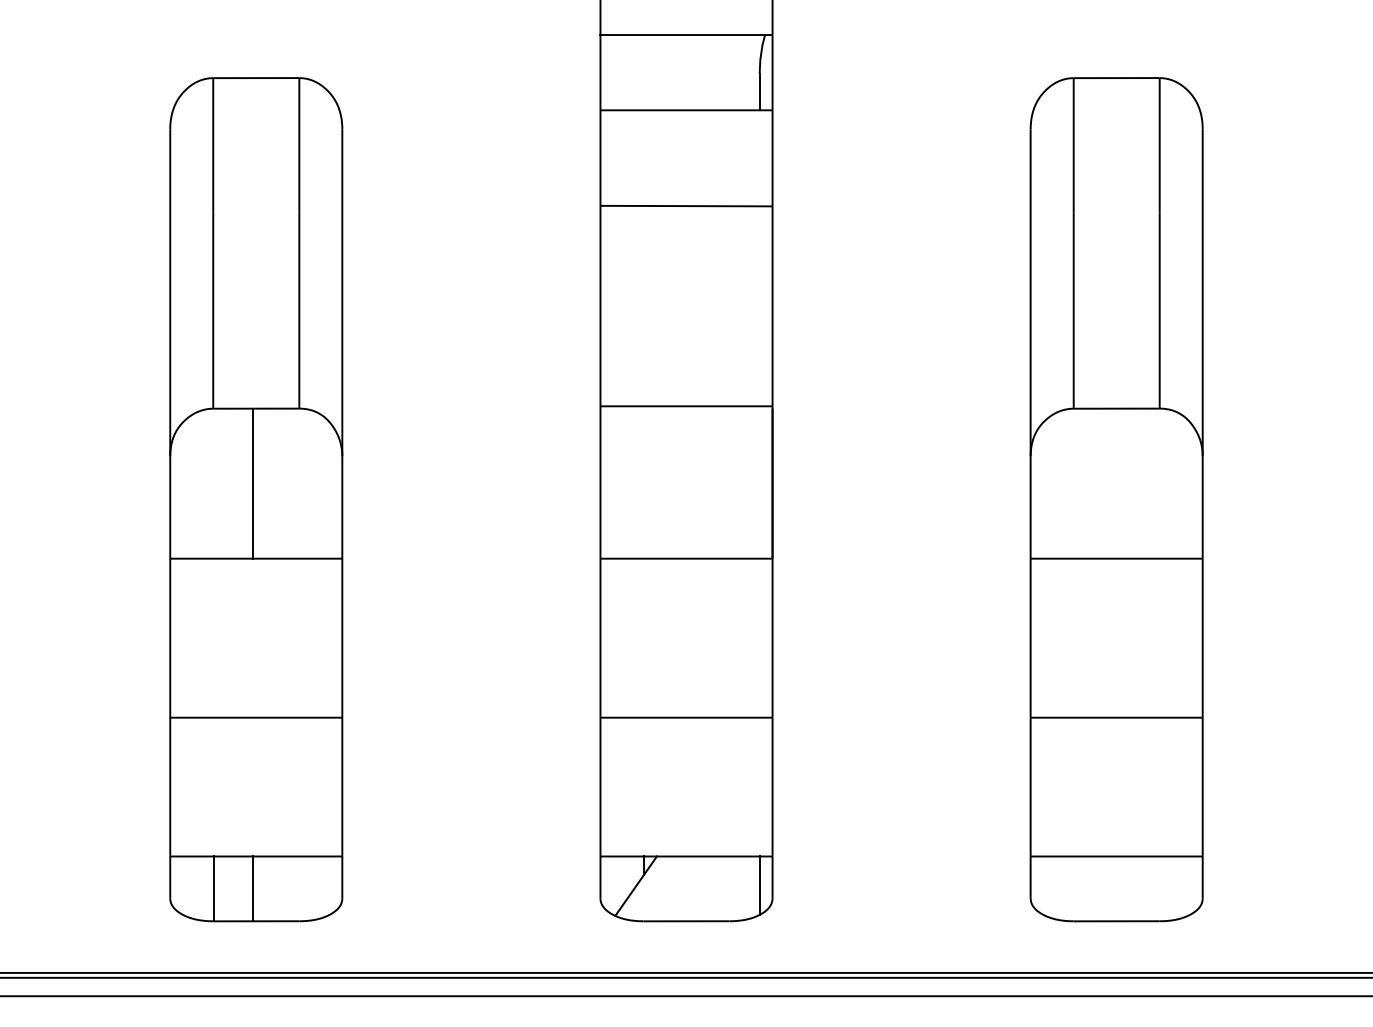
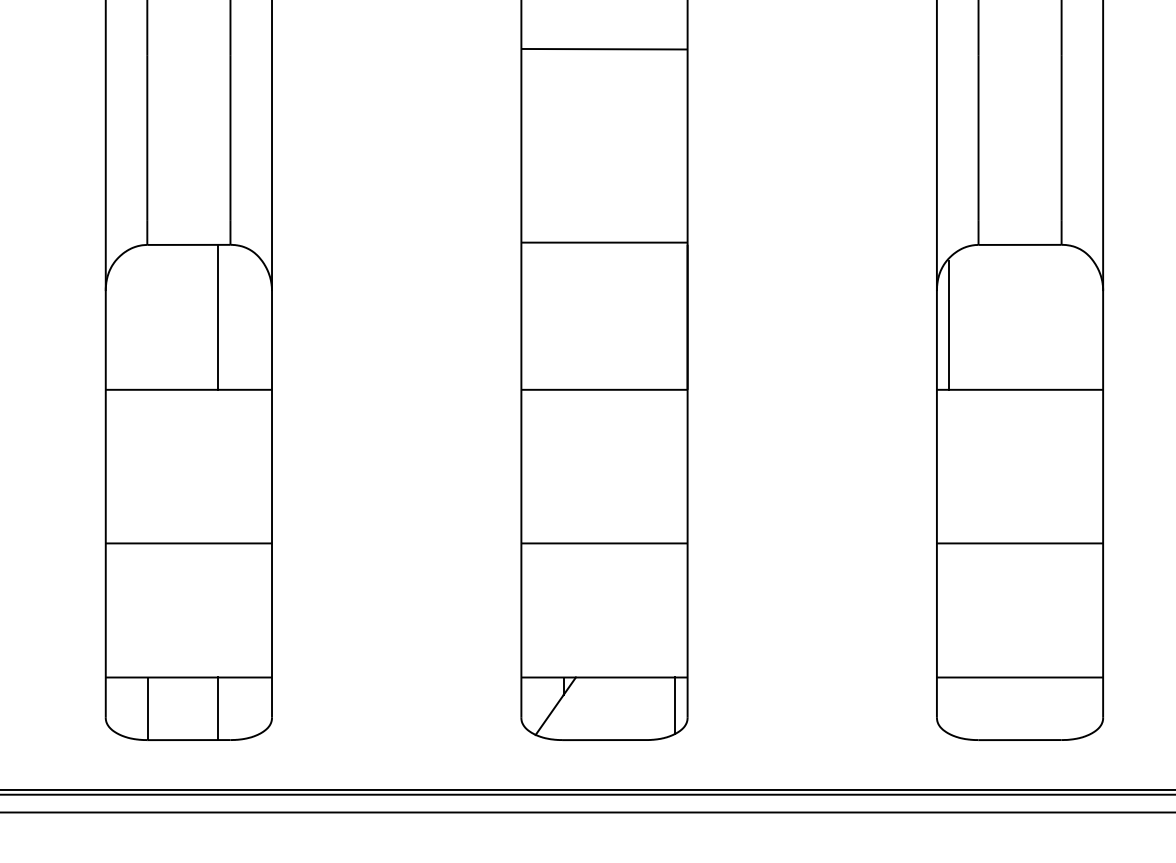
line: (253, 483) -> (218, 317), moved
line: (1043, 491) -> (949, 324), added
line: (253, 888) -> (218, 708), moved

